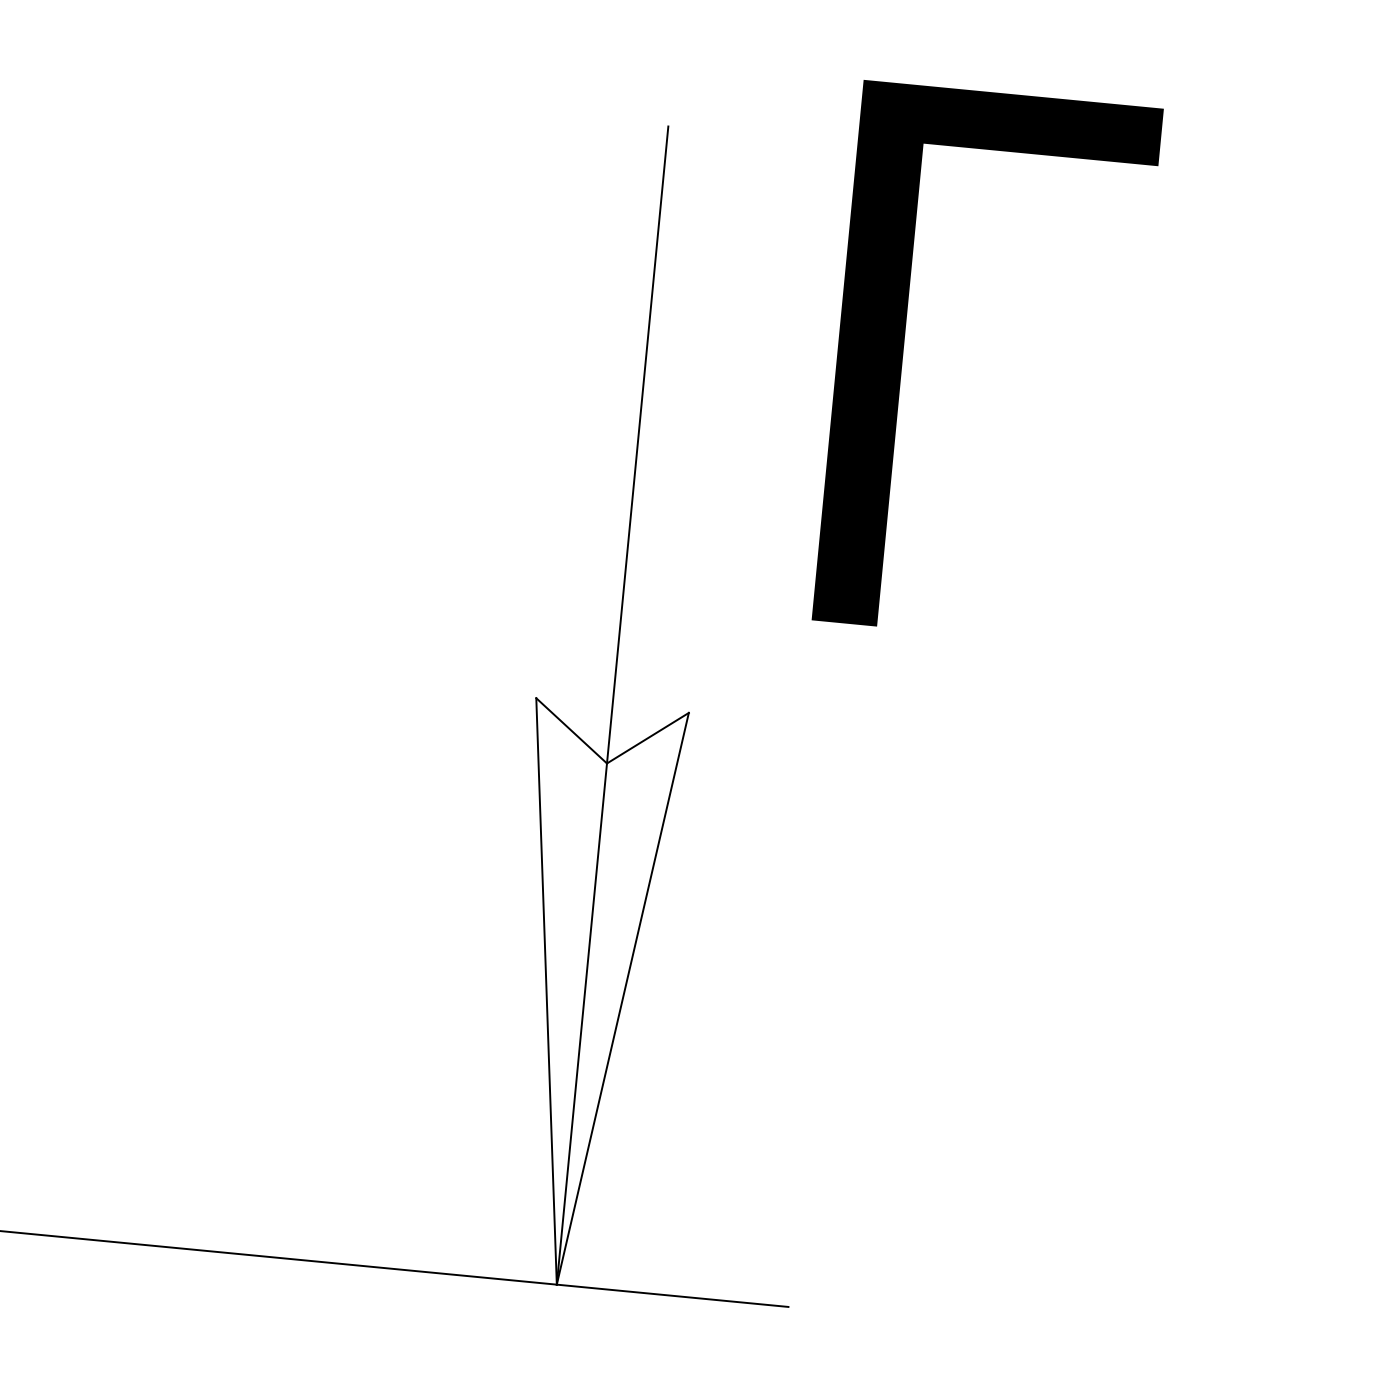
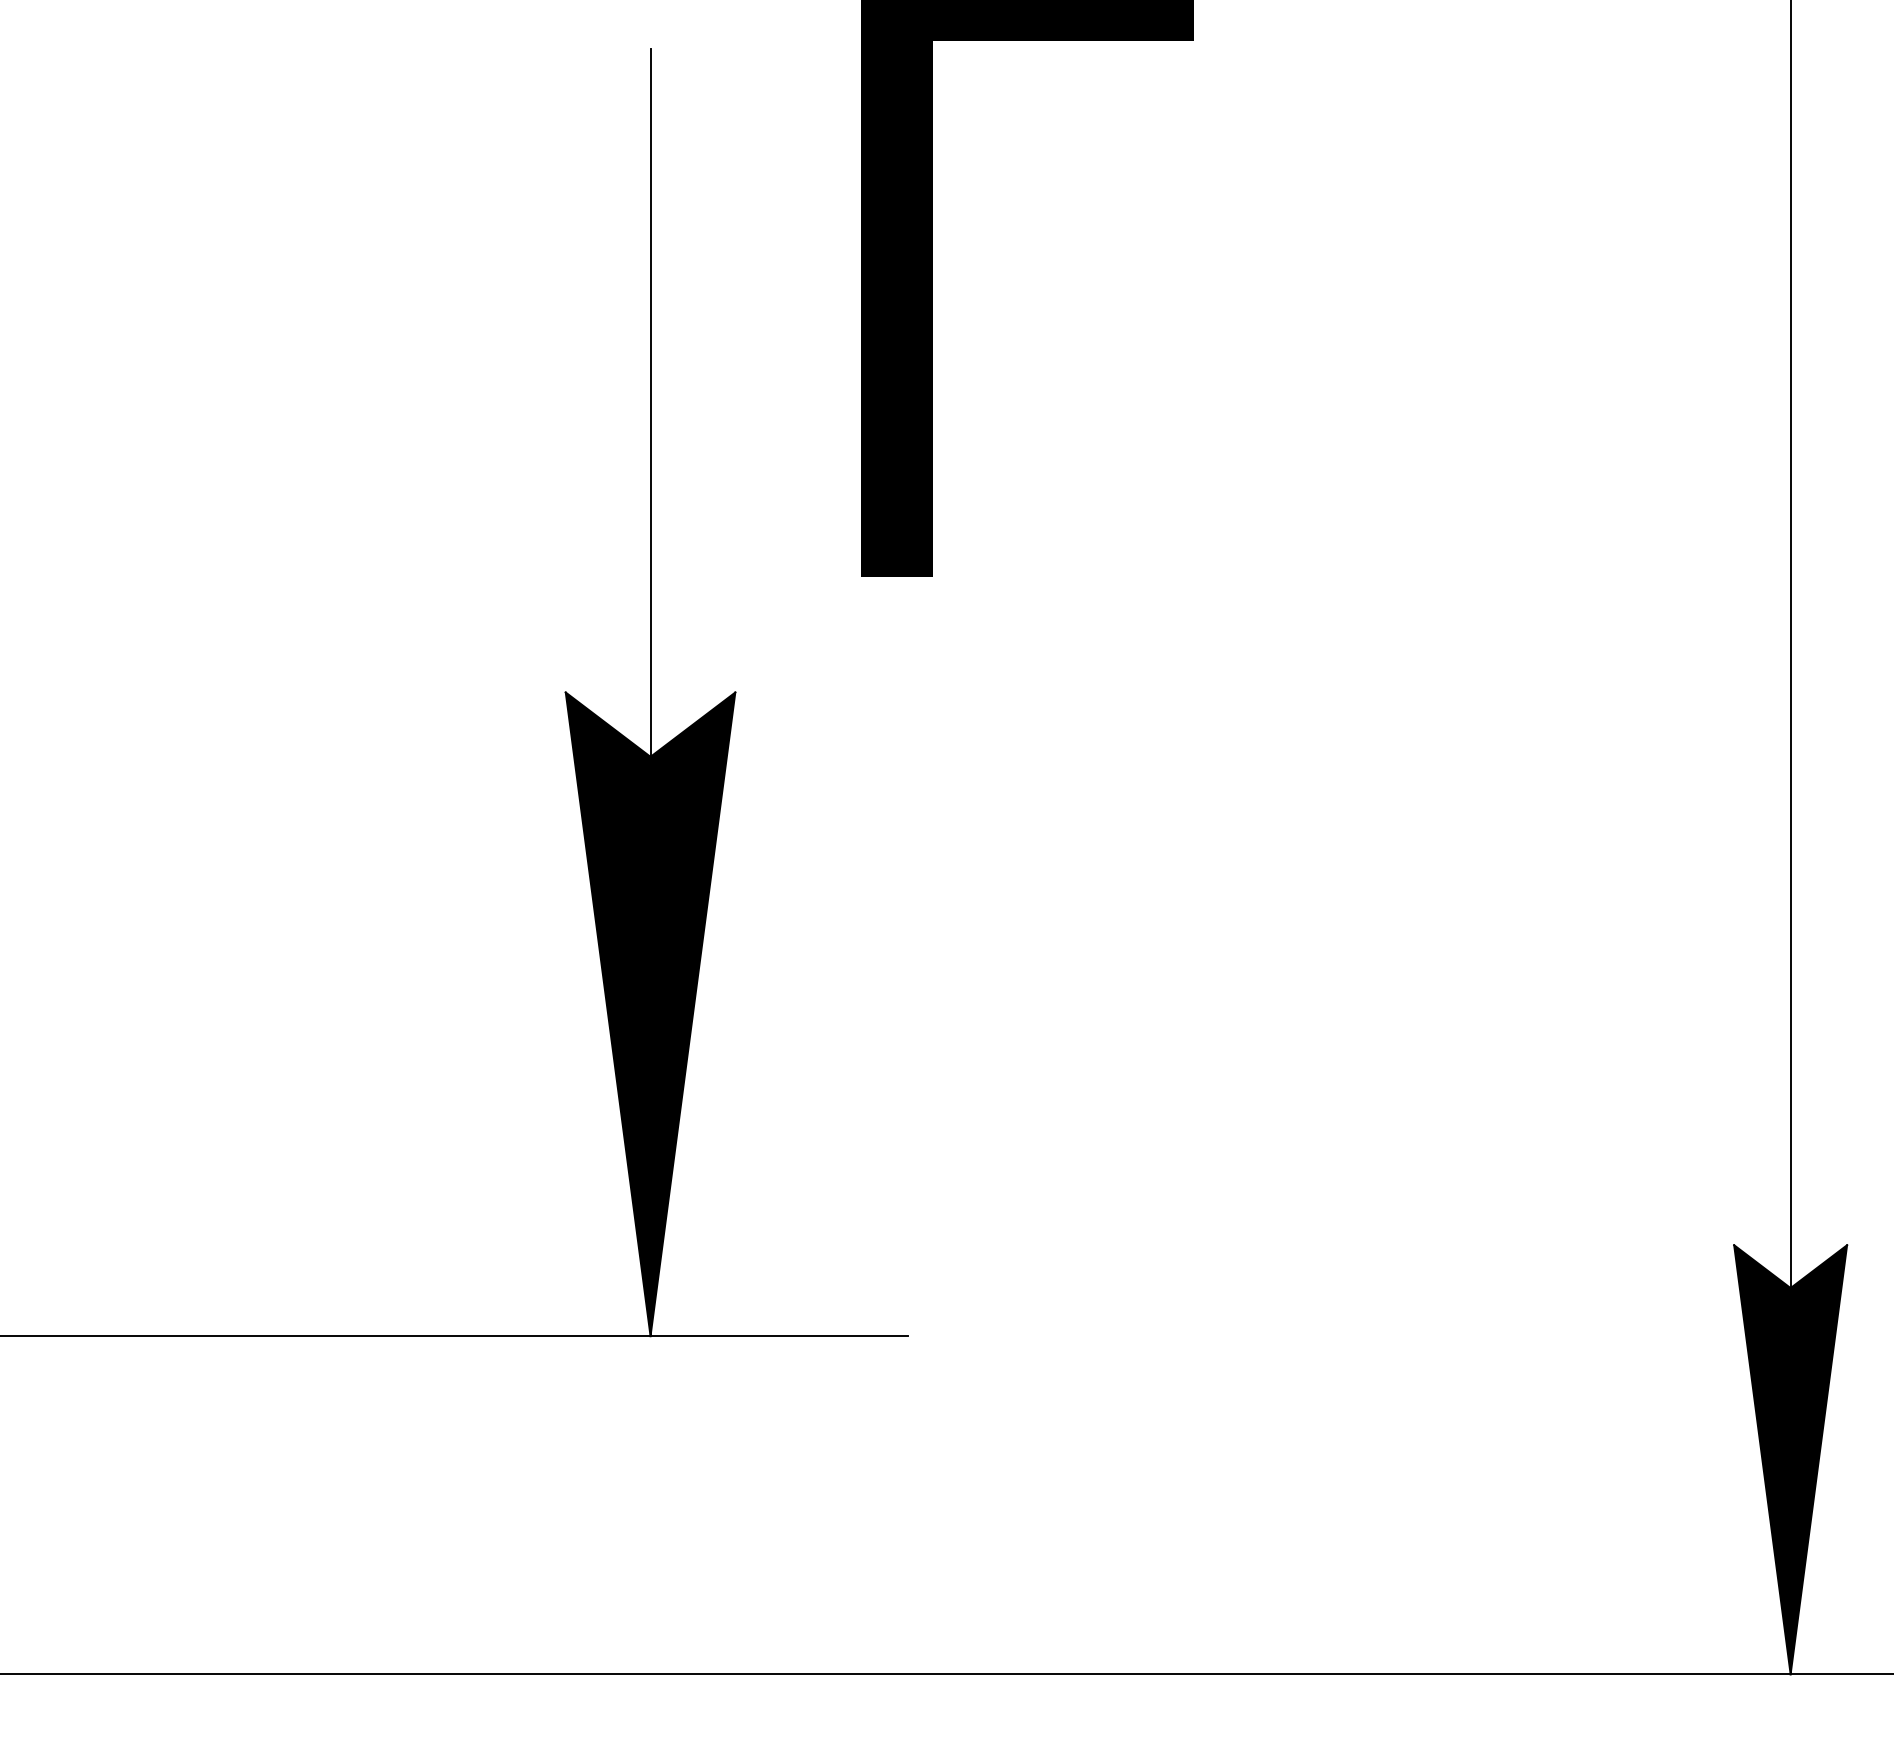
fill: (584, 995) -> (650, 1014), added

